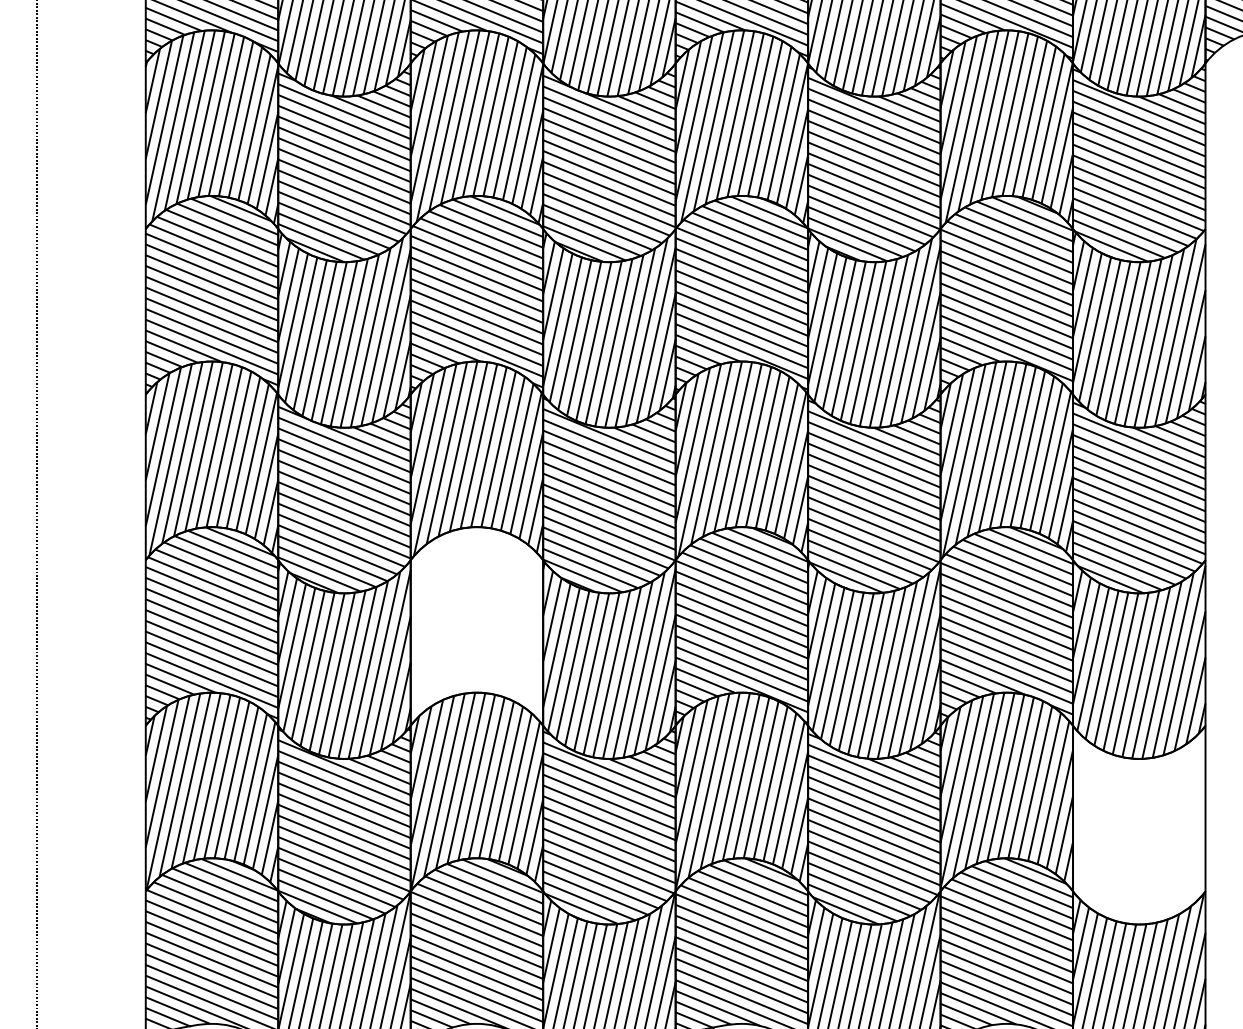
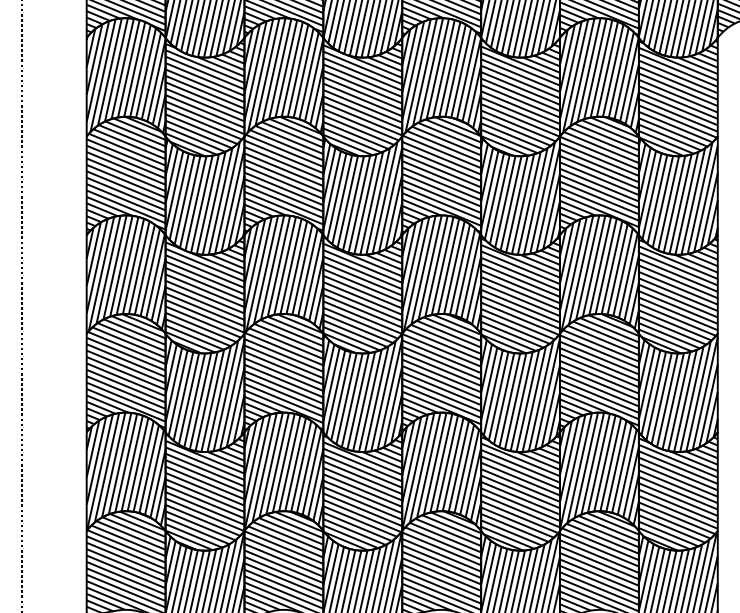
hatch: (476, 623) -> (283, 371), added
hatch: (1137, 825) -> (677, 491), added

